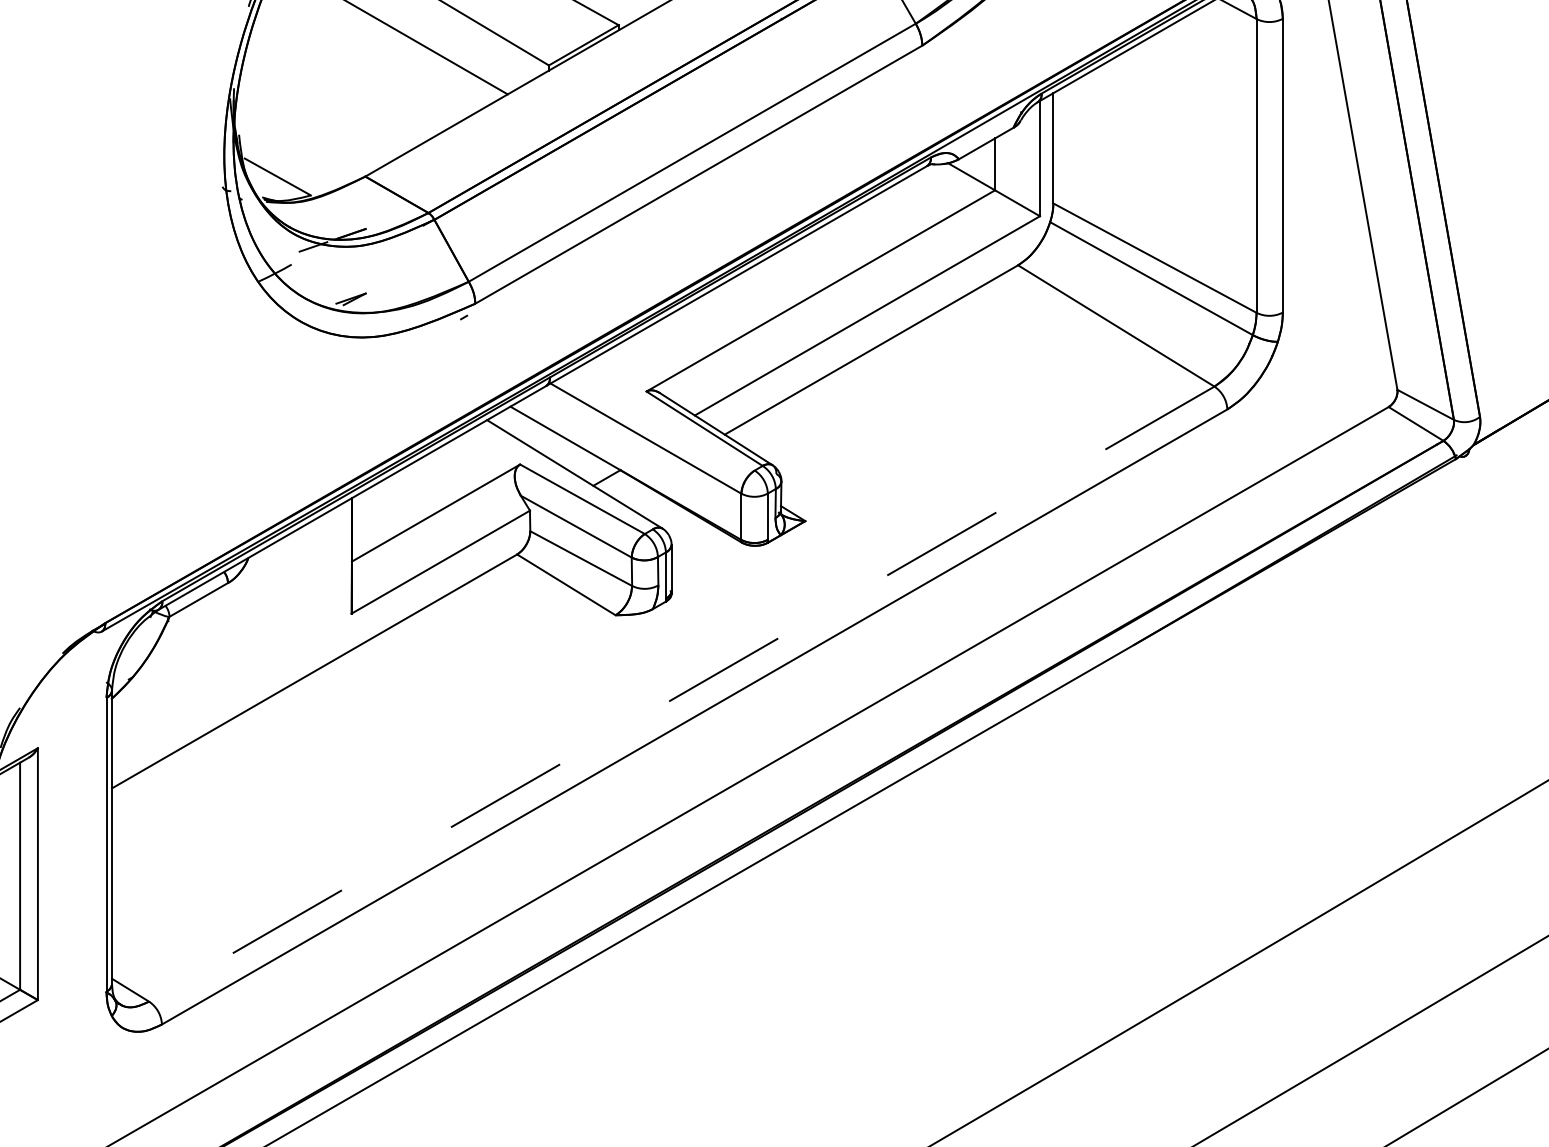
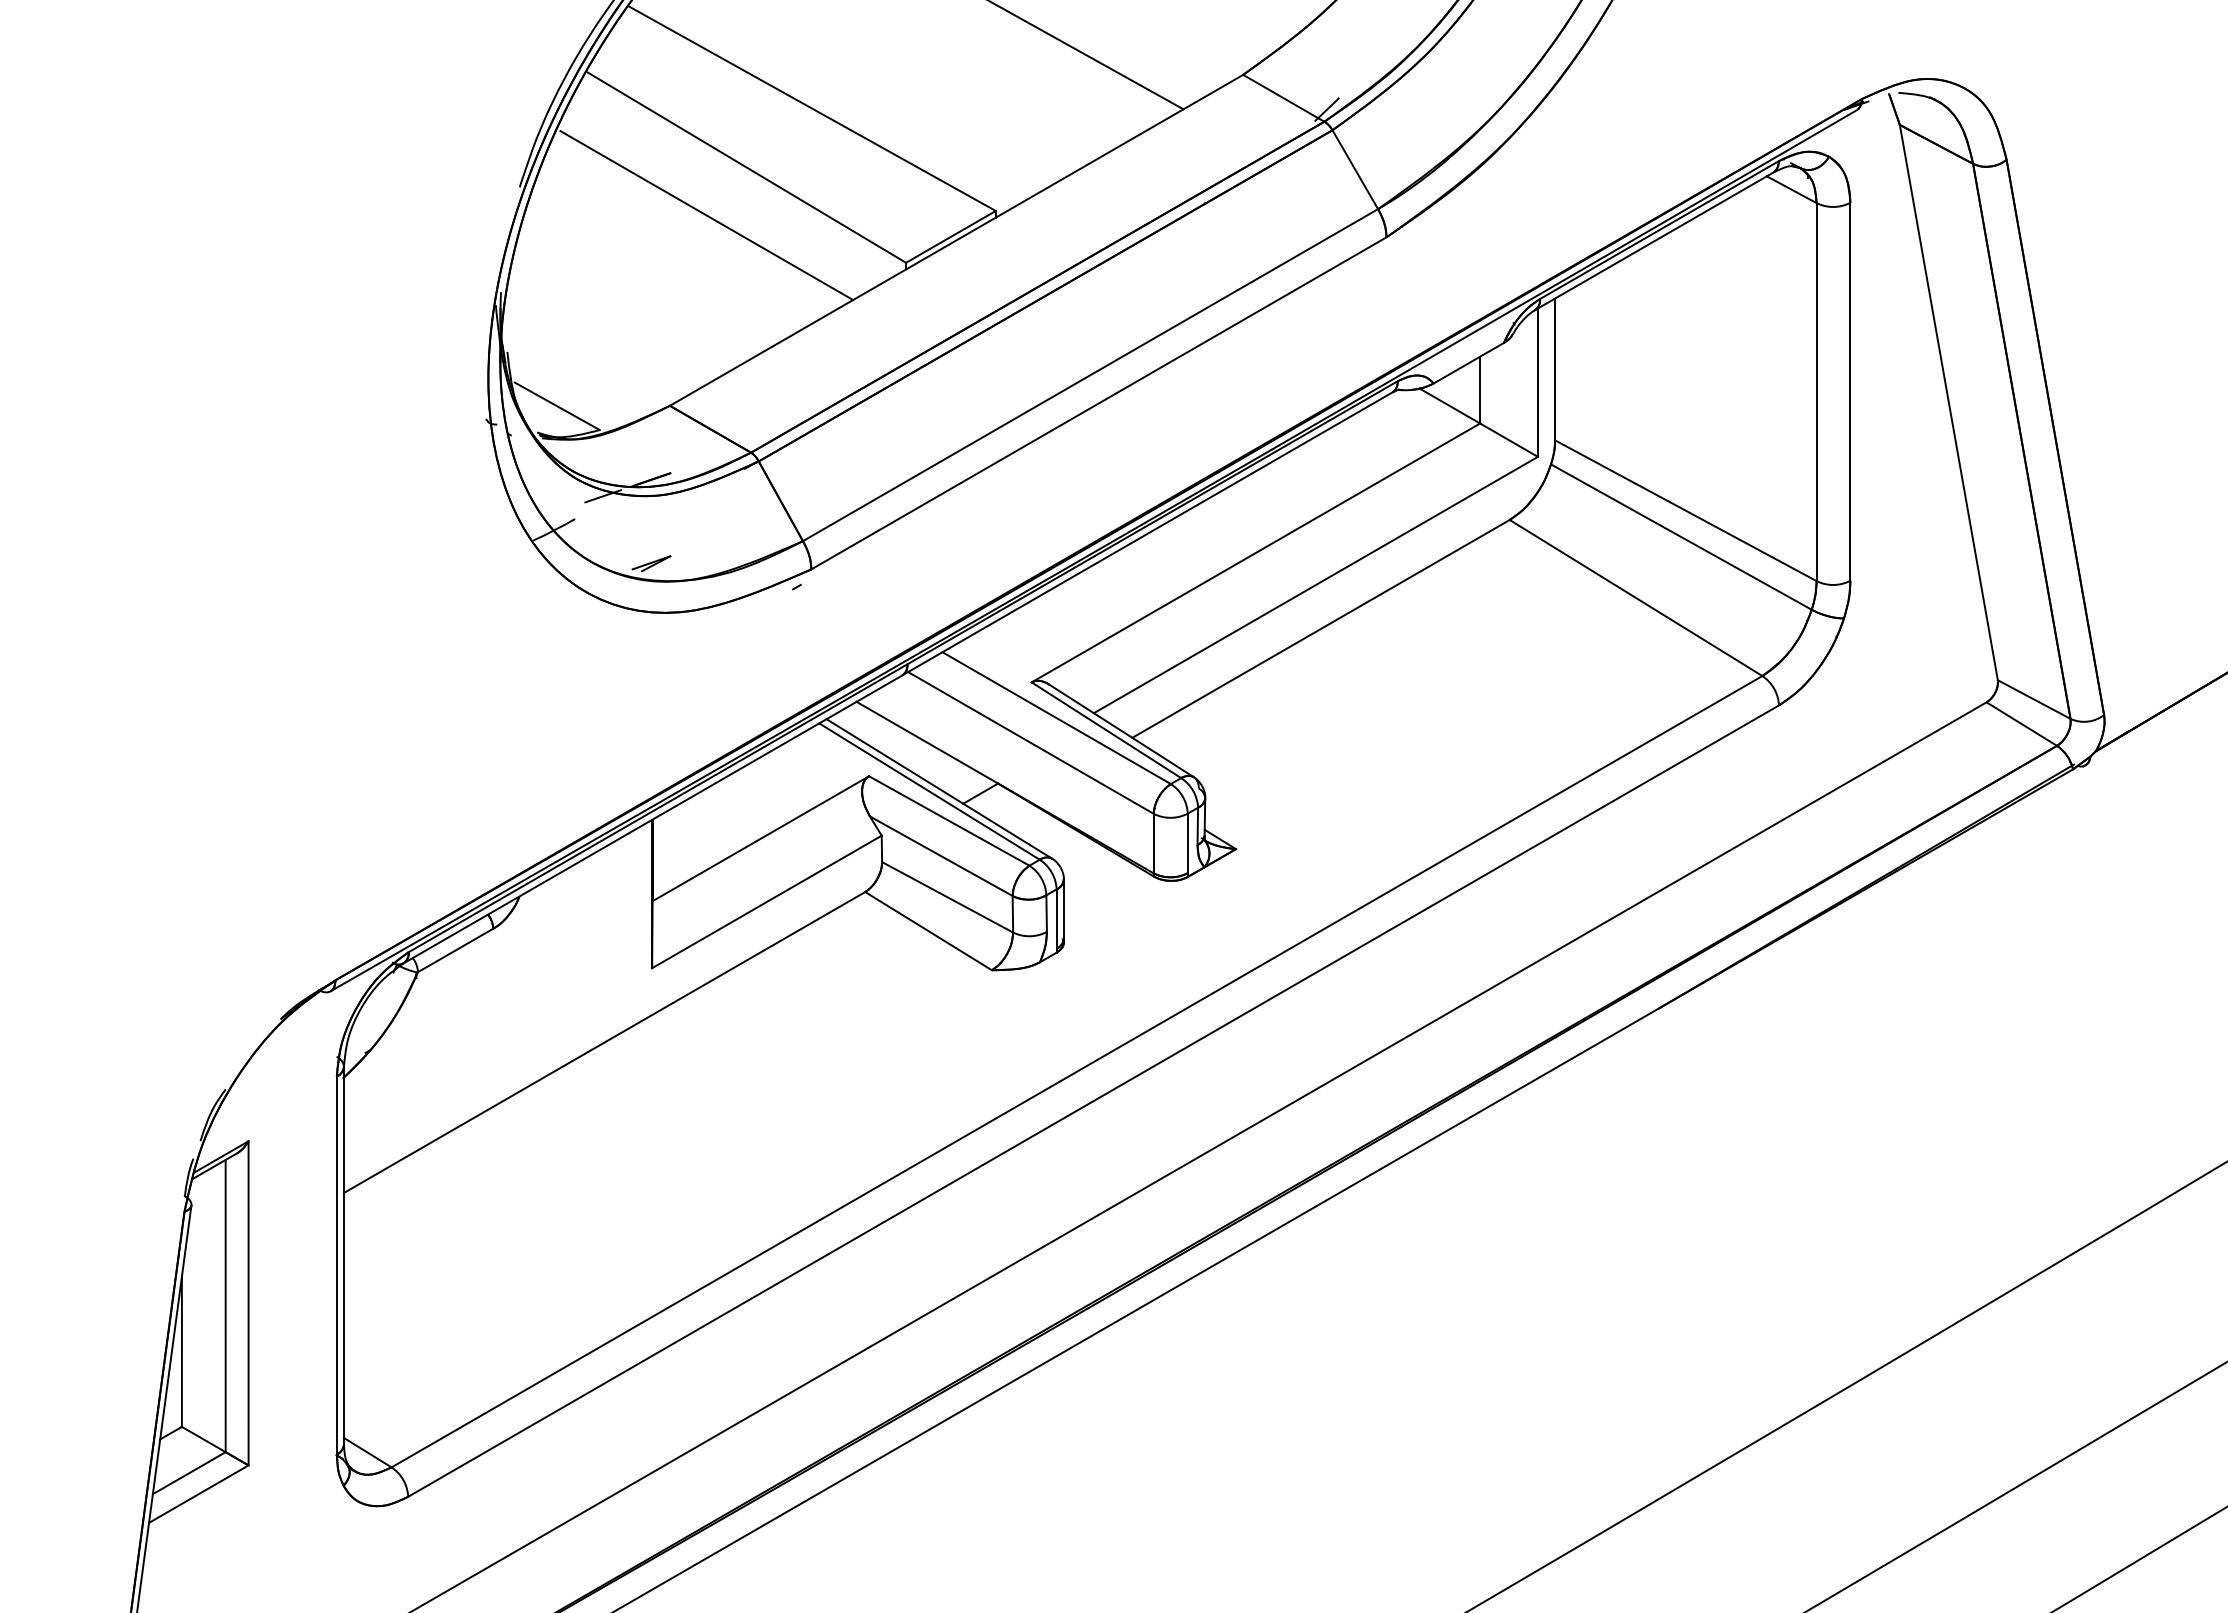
line: (665, 419) -> (1056, 718), added
line: (567, 476) -> (929, 791), added
line: (681, 693) -> (1076, 1071), dashed -> solid

